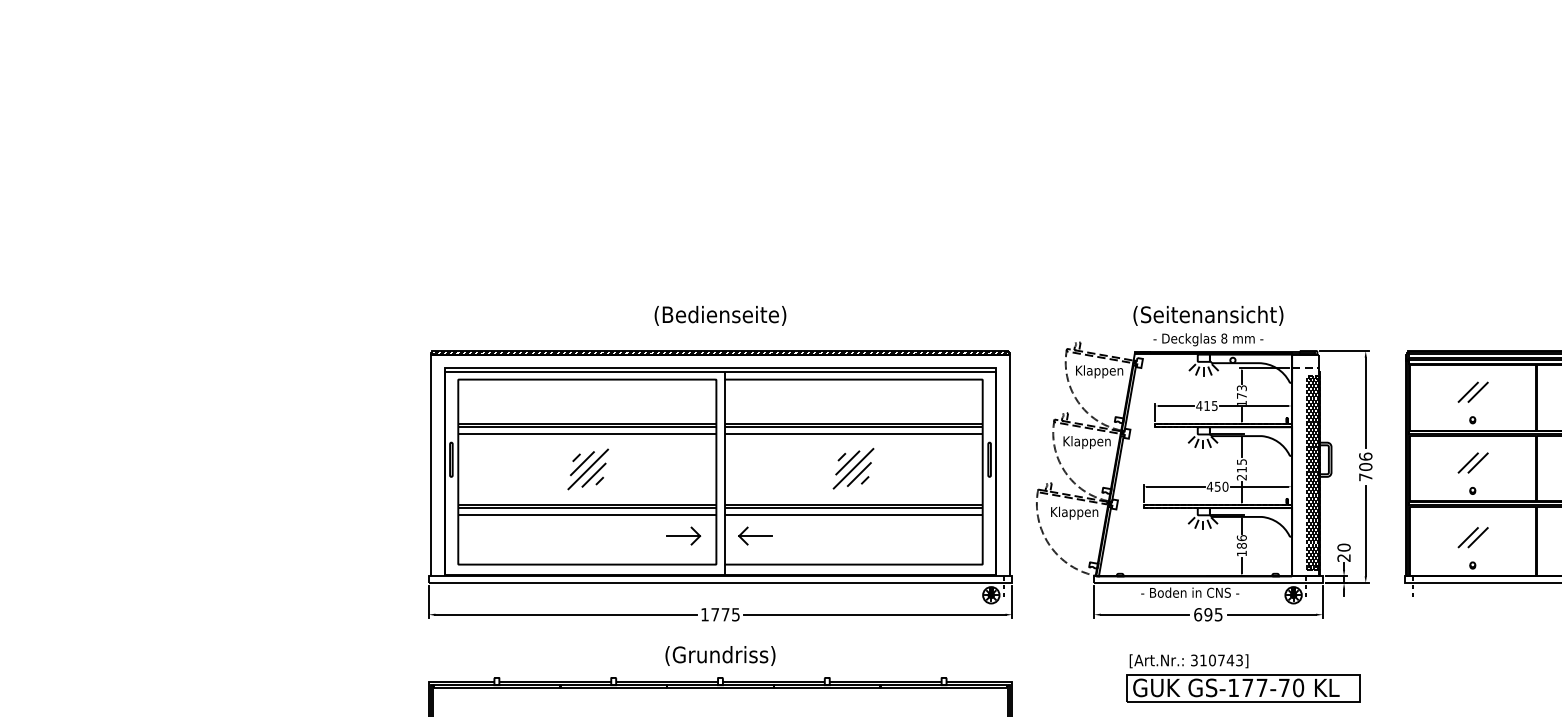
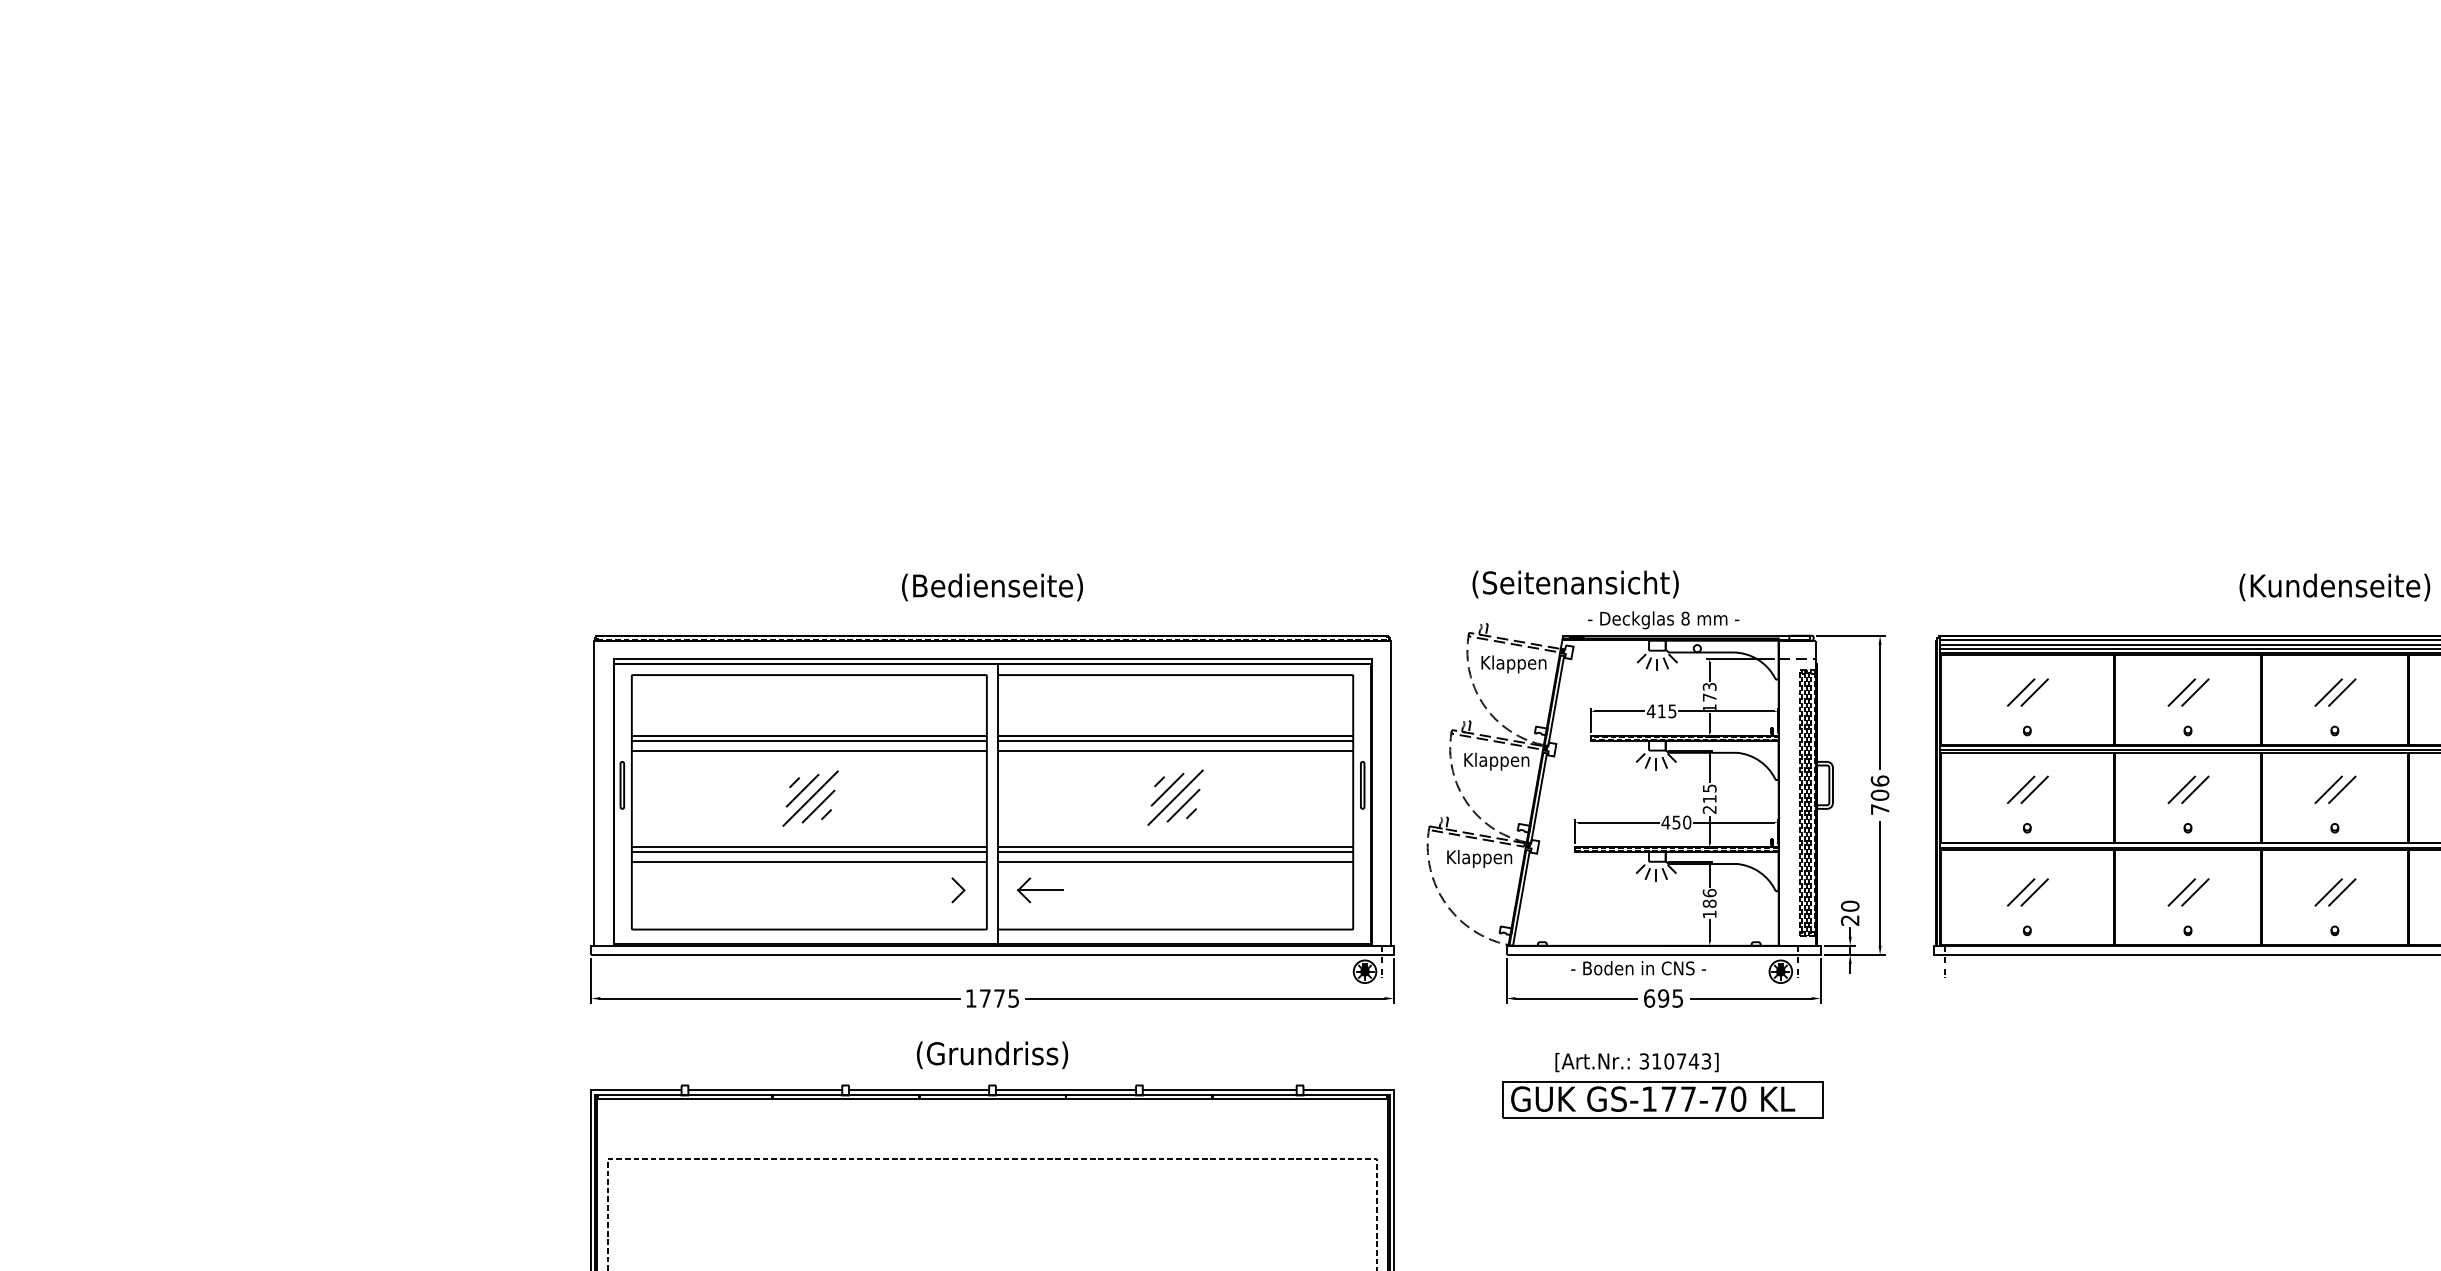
text: (1208, 315) -> (1575, 584), moved
line: (683, 536) -> (941, 890), removed
part: (1243, 688) -> (1662, 1099), moved

